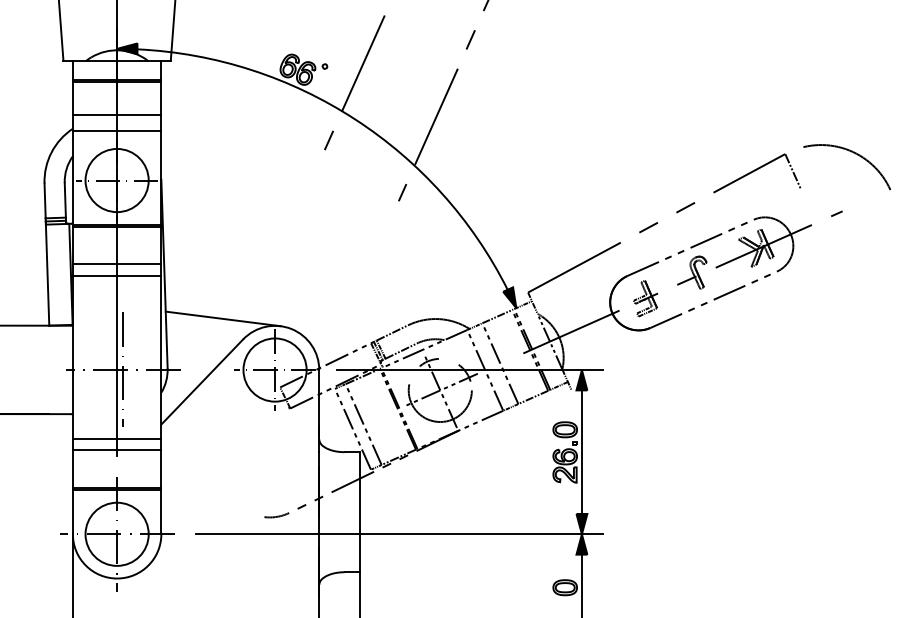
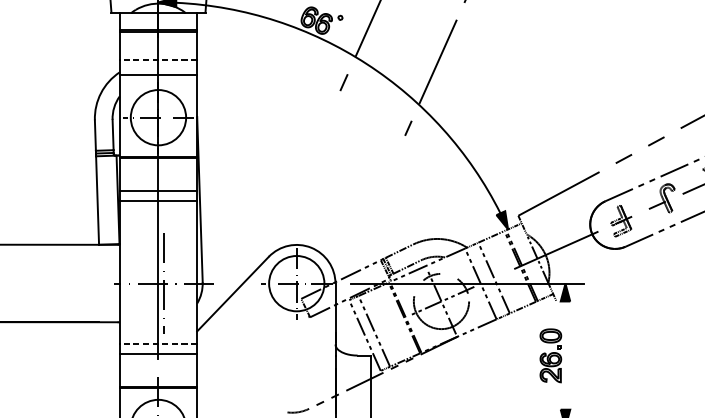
line: (116, 114) -> (157, 59), solid -> dashed
line: (222, 318) -> (250, 238), removed
line: (116, 438) -> (157, 343), solid -> dashed
line: (581, 451) -> (565, 354), removed

